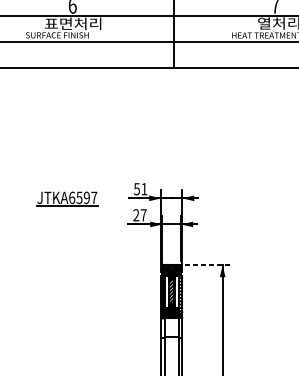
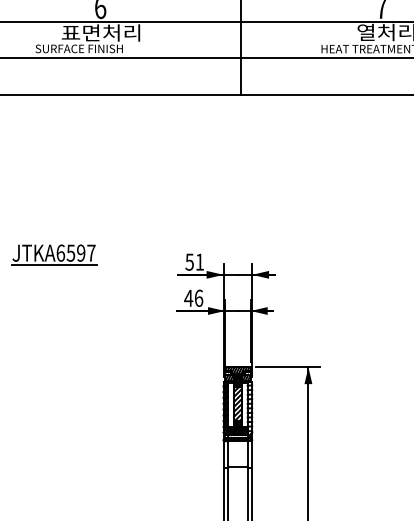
part: (67, 198) -> (54, 254), moved
text: (139, 214) -> (193, 297), 27 -> 46
line: (208, 265) -> (288, 367), dashed -> solid

